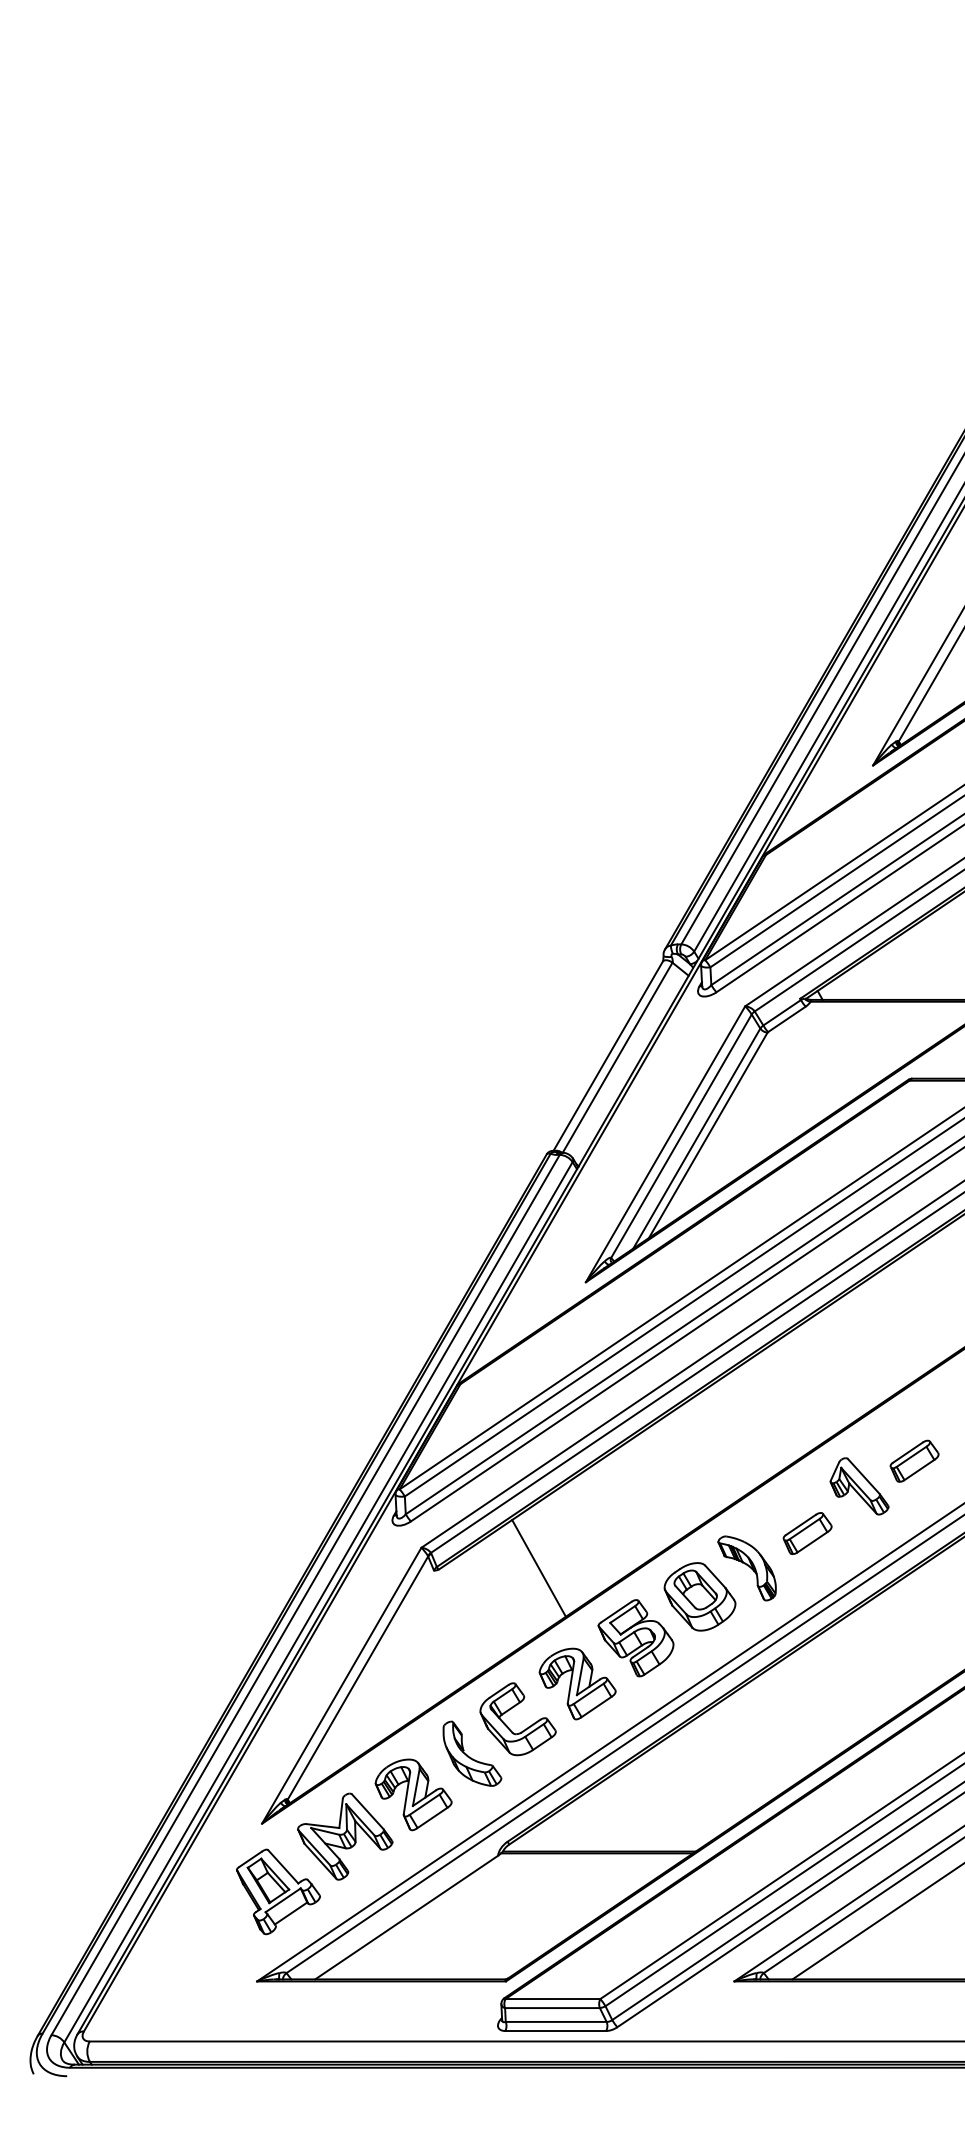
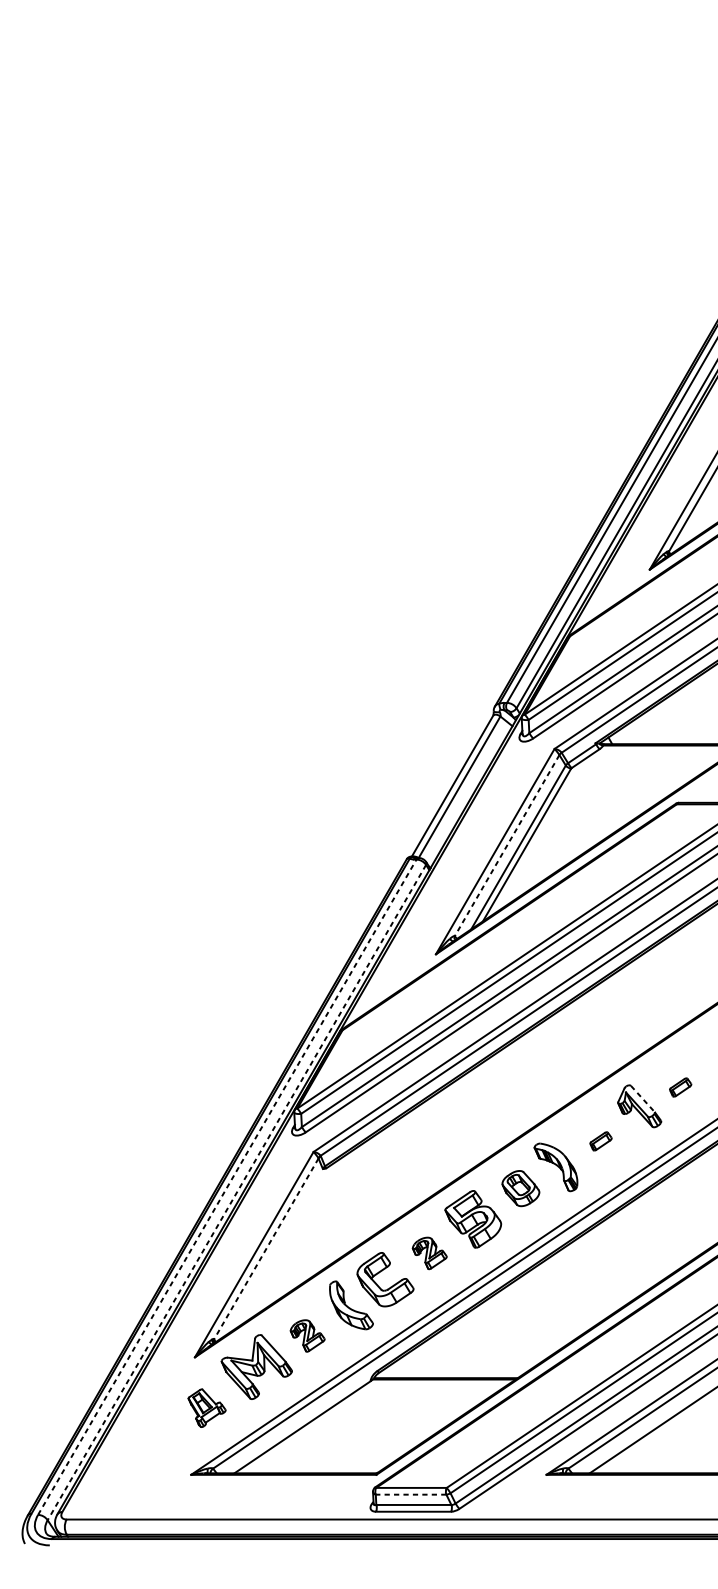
line: (681, 1136) -> (507, 845), solid -> dashed
part: (914, 1460) -> (680, 1087), size x0.6
line: (863, 1476) -> (642, 1098), solid -> dashed
part: (807, 1533) -> (600, 1141), size x0.6
line: (538, 1568) -> (400, 1167), removed
line: (305, 1594) -> (227, 1186), solid -> dashed
part: (699, 1596) -> (520, 1188), size x0.7
line: (318, 1602) -> (236, 1192), solid -> dashed
line: (357, 1678) -> (265, 1249), solid -> dashed
part: (577, 1683) -> (429, 1253), size x0.6
part: (413, 1794) -> (307, 1335), size x0.6
part: (278, 1891) -> (207, 1407), size x0.6
line: (552, 2008) -> (411, 1494), solid -> dashed

